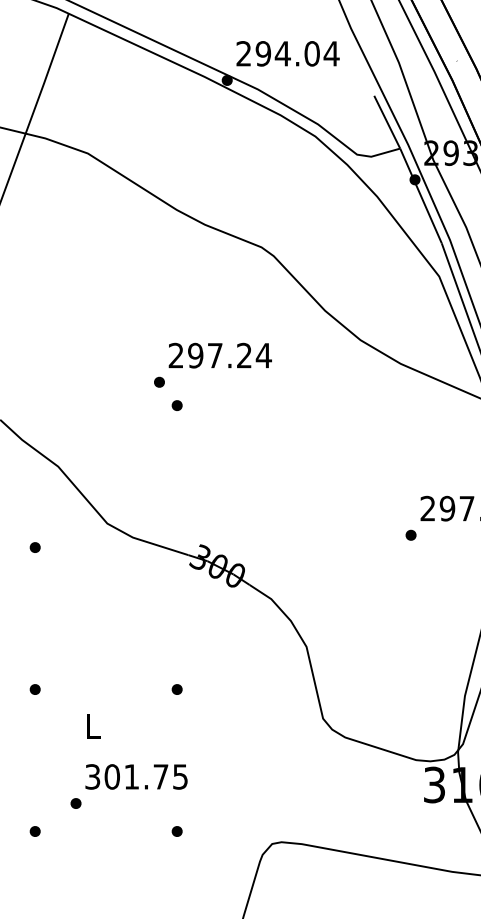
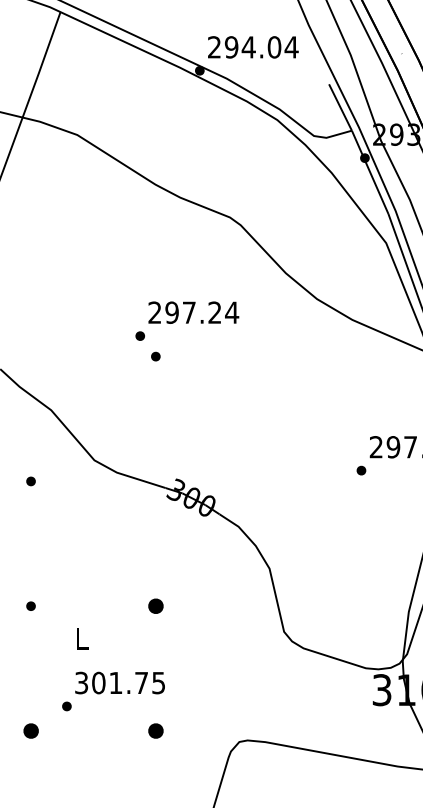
part: (176, 689) -> (155, 606), size x1.6
part: (34, 831) -> (30, 731), size x1.6
part: (176, 831) -> (155, 731), size x1.6

